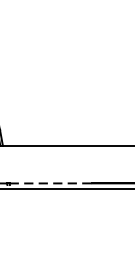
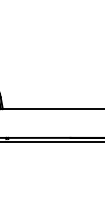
line: (51, 182) -> (39, 137), dashed -> solid

